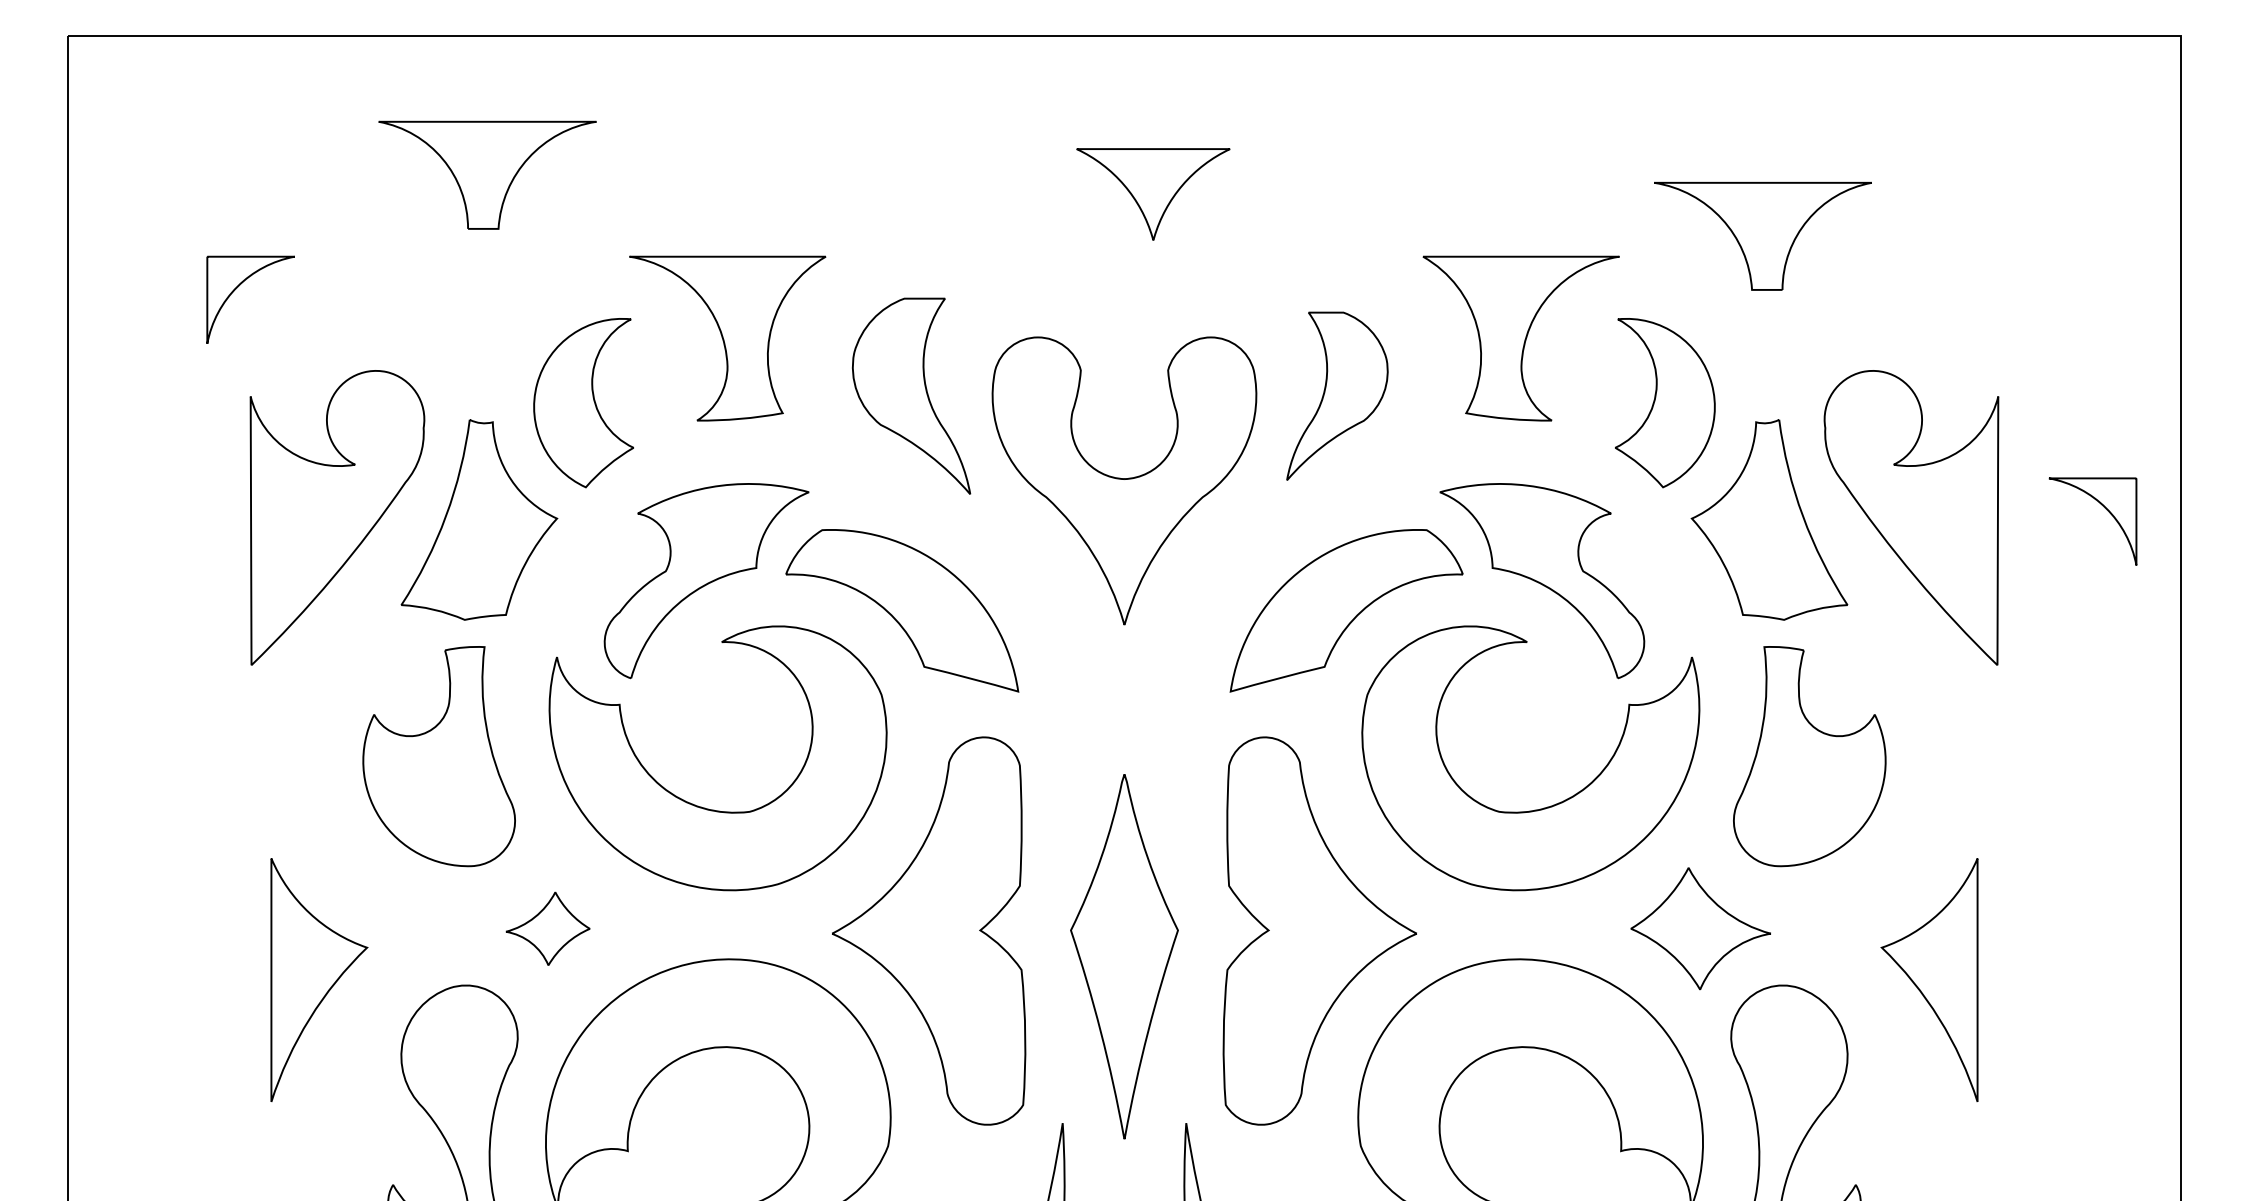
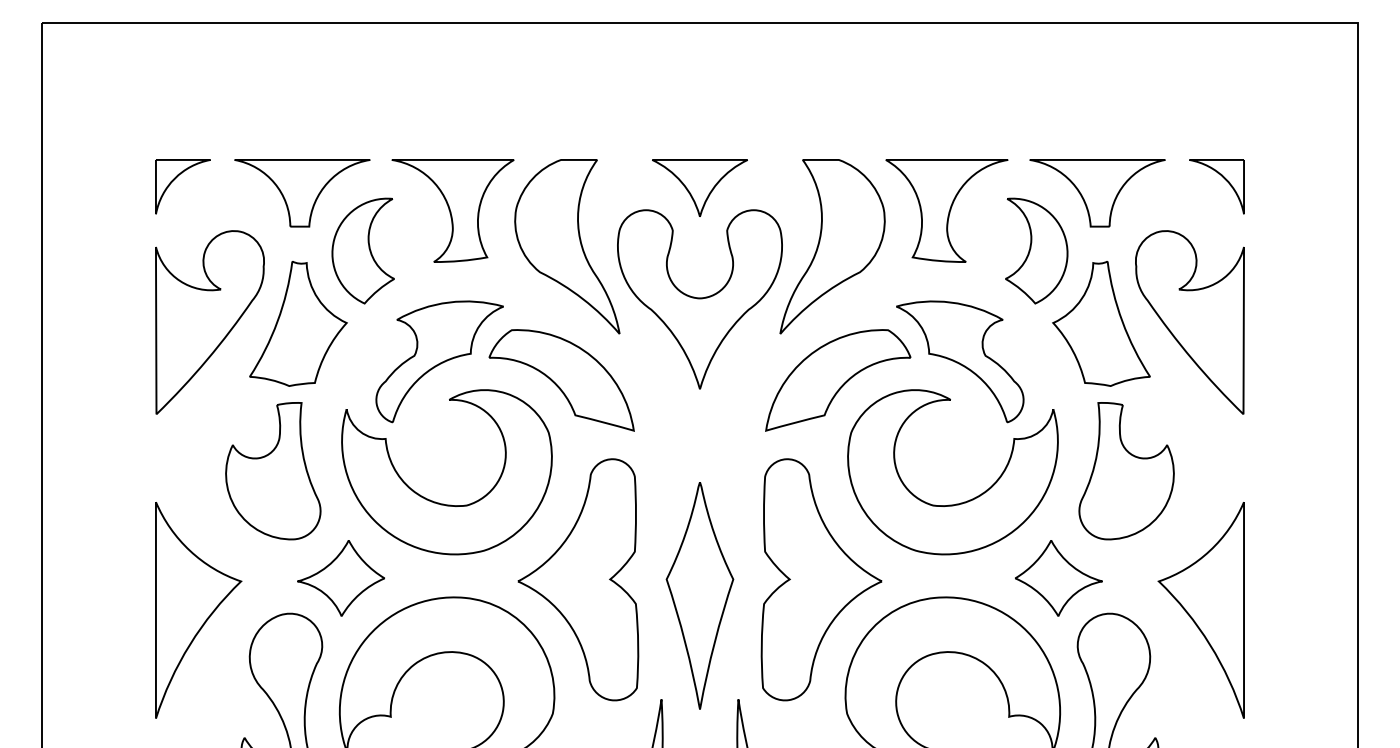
part: (487, 175) -> (302, 193), moved
part: (1152, 193) -> (699, 187), moved
part: (1762, 236) -> (1097, 193), moved
part: (238, 288) -> (175, 179), moved
part: (911, 395) -> (567, 246), size x1.43
part: (1337, 395) -> (832, 246), size x1.67
part: (2103, 508) -> (1223, 178), moved
part: (547, 928) -> (340, 578), size x1.67
part: (318, 980) -> (198, 610), size x1.43
part: (1928, 980) -> (1200, 610), size x1.43

